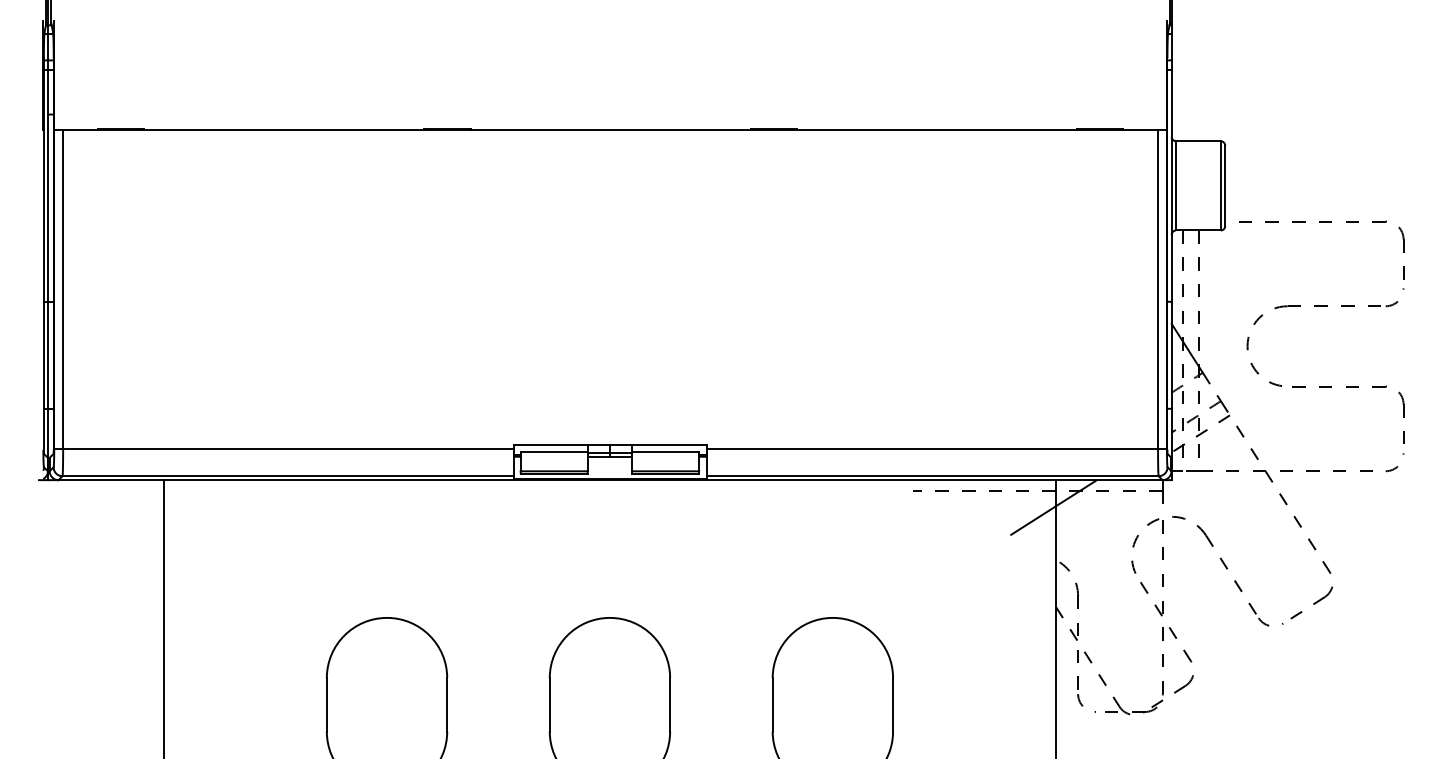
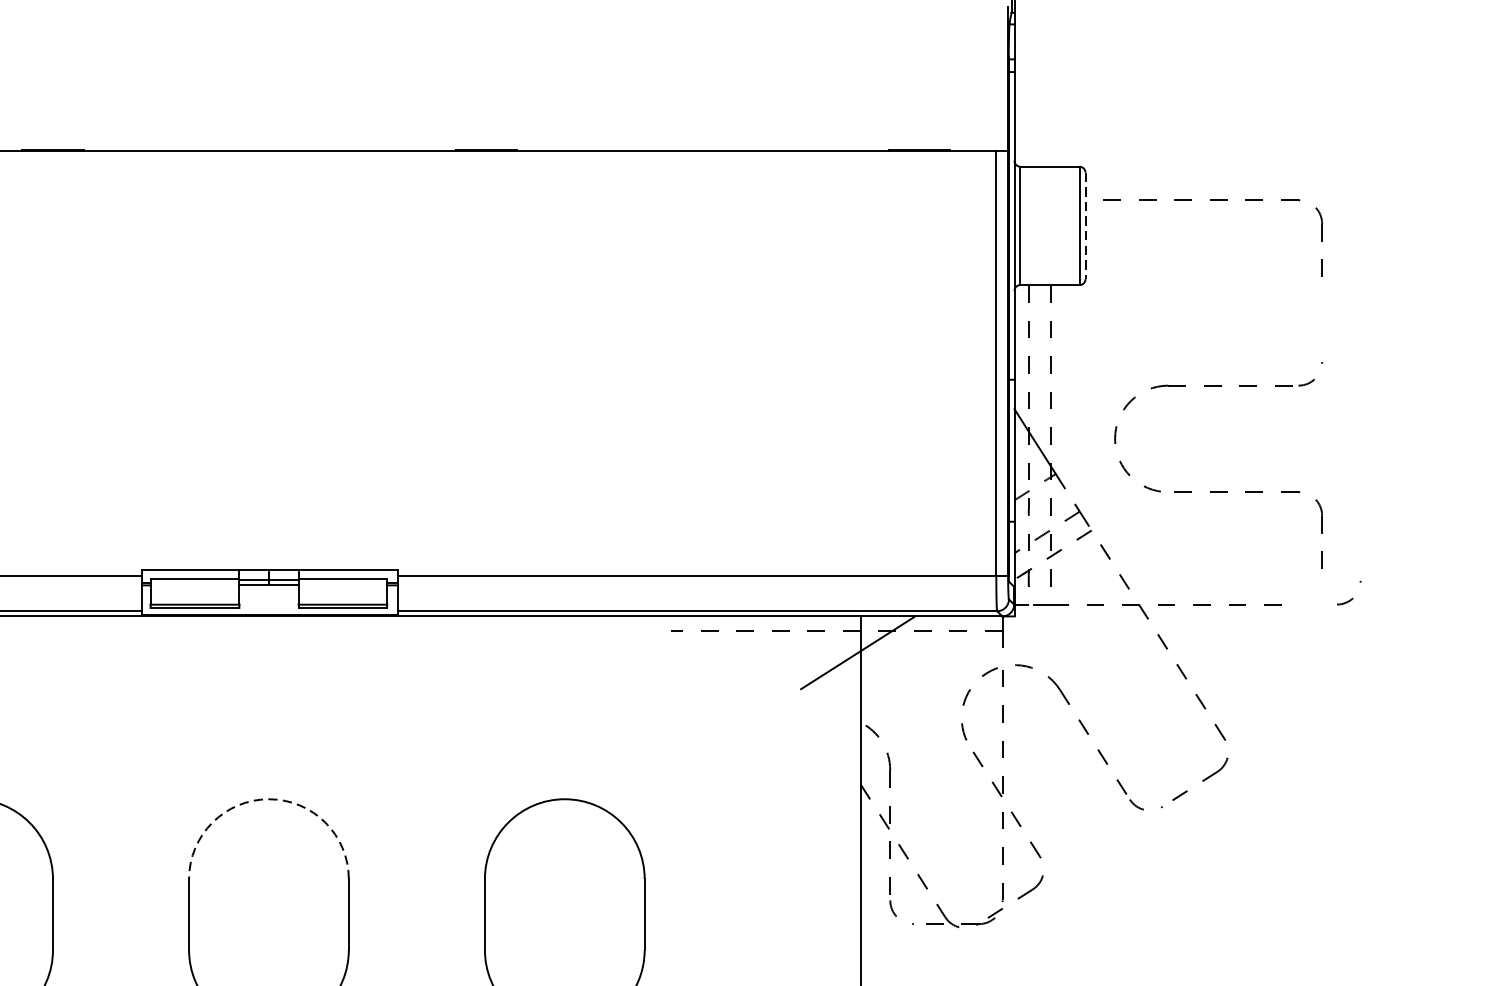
line: (1225, 186) -> (1085, 226), solid -> dashed
part: (1321, 222) -> (1213, 201), moved
arc: (1396, 466) -> (1351, 598), moved
arc: (609, 617) -> (268, 798), solid -> dashed

